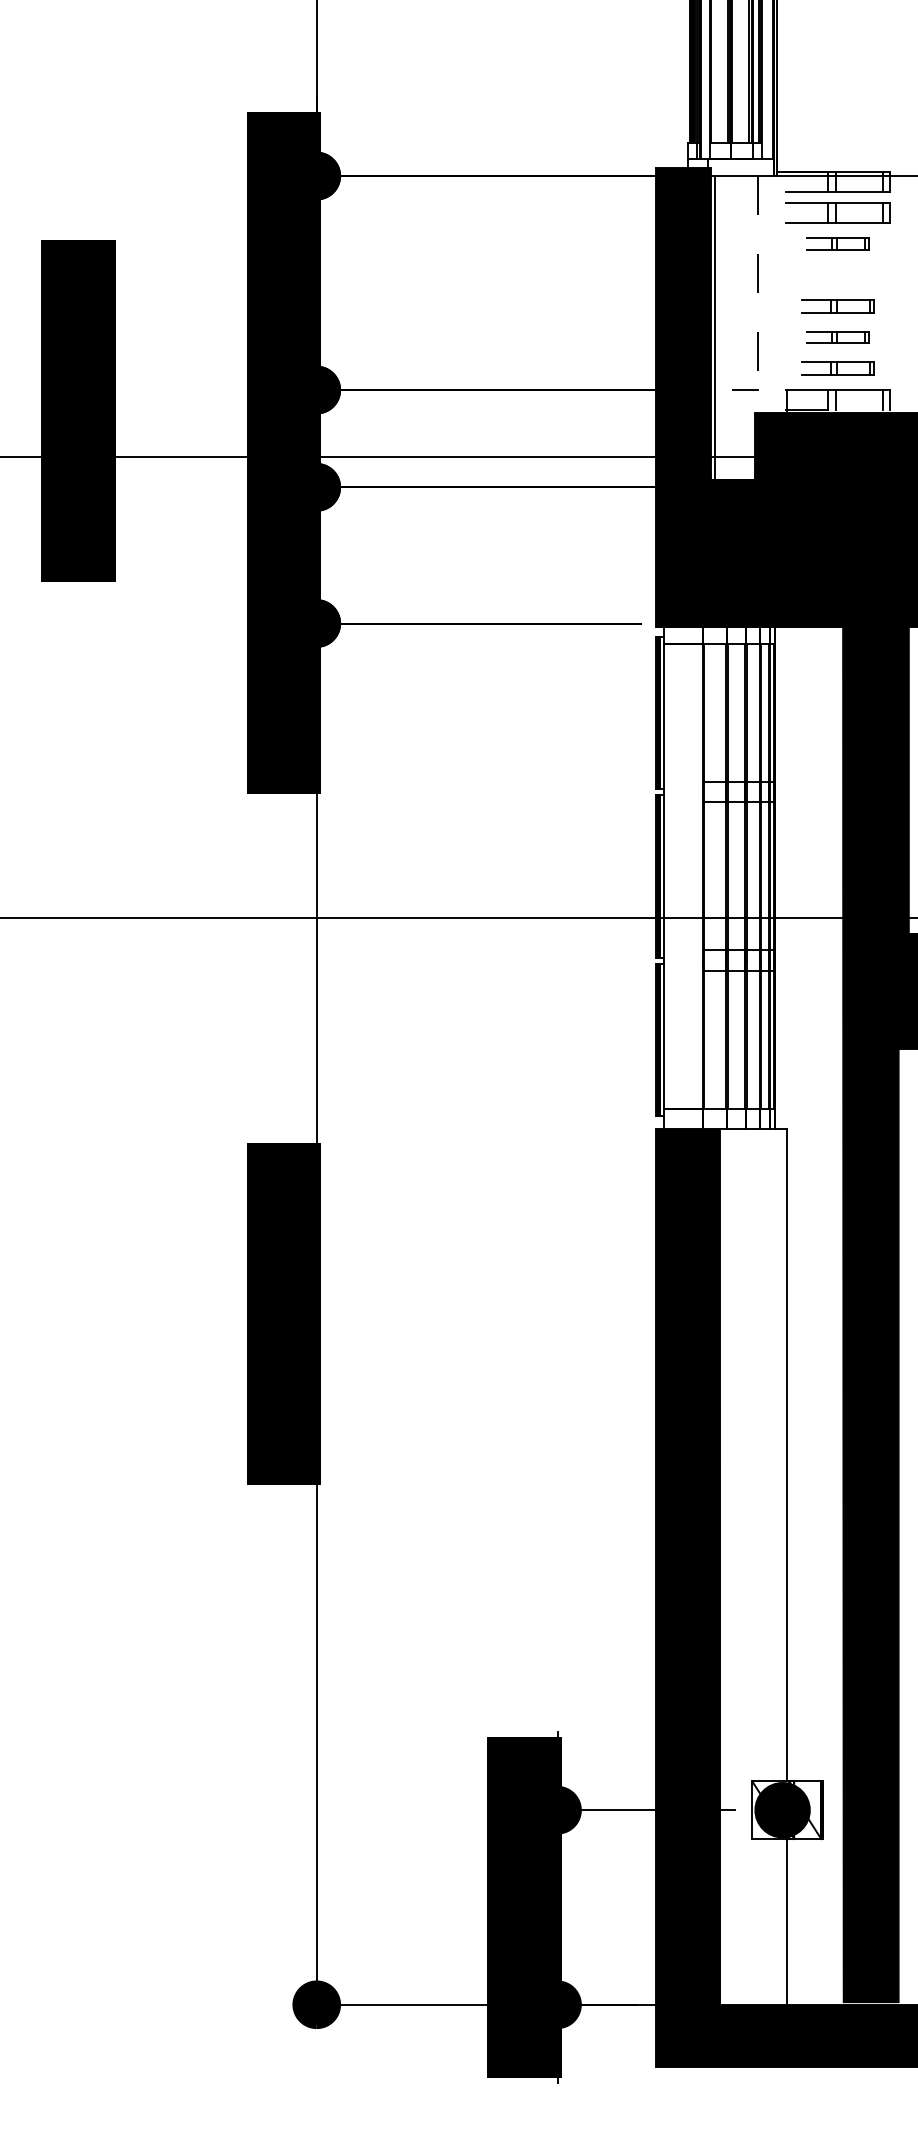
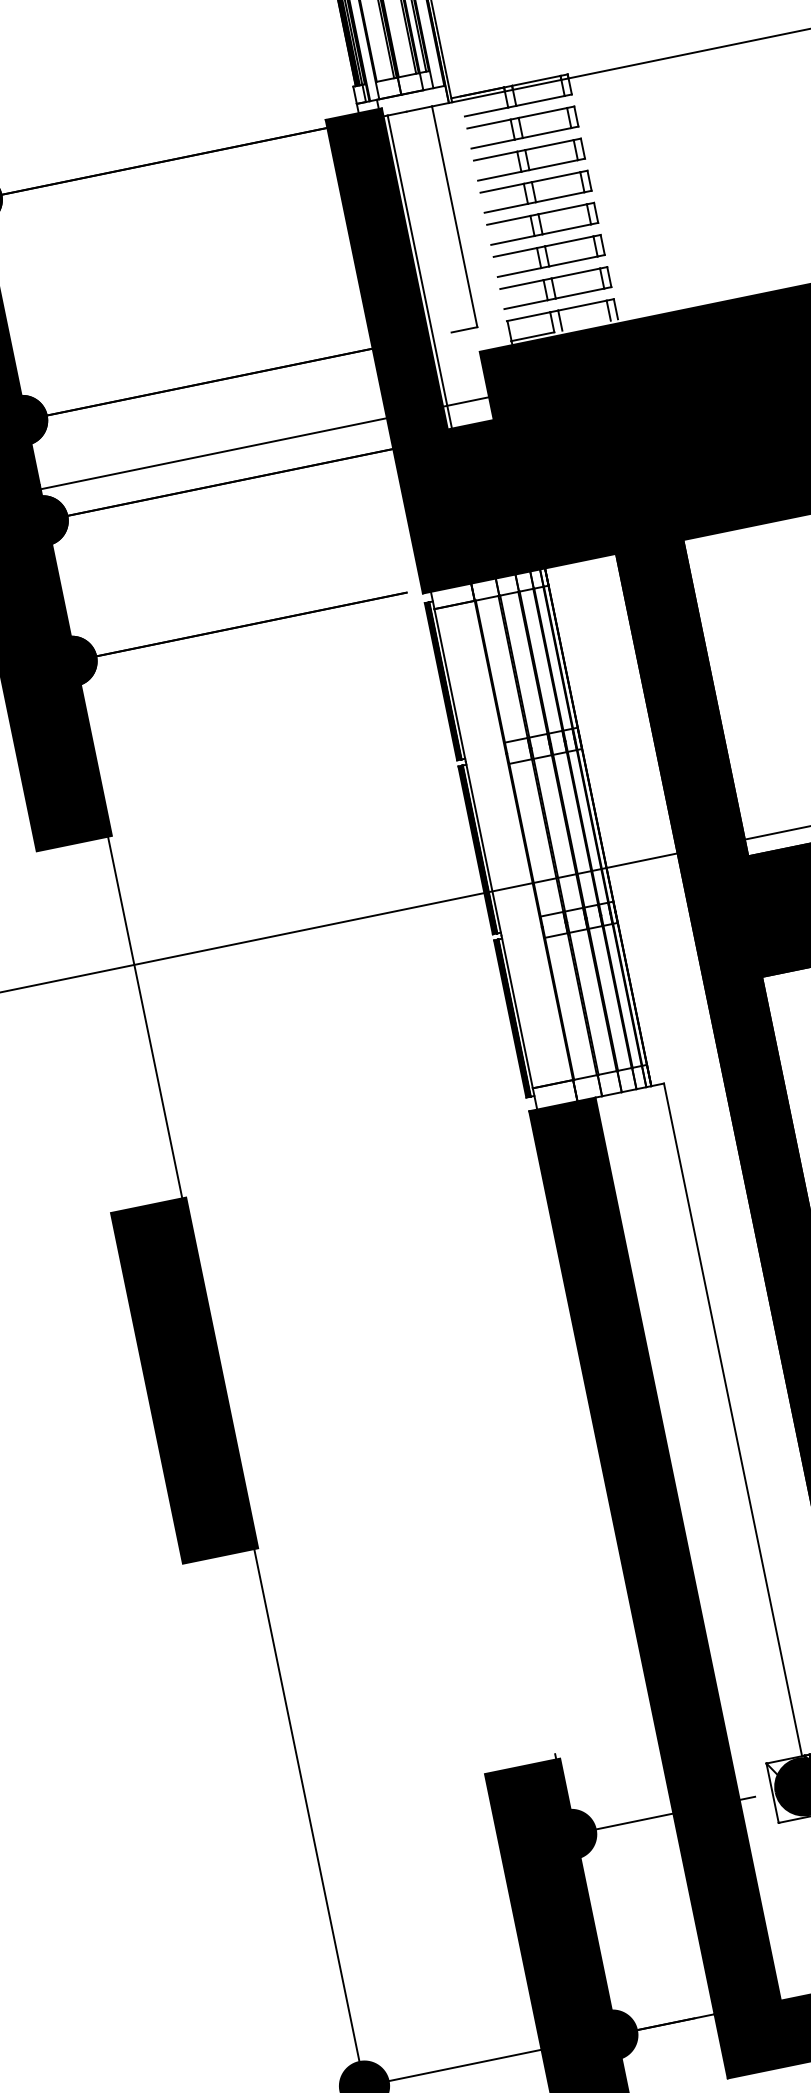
part: (837, 243) -> (528, 159), size x1.67
part: (837, 275) -> (535, 192), added
line: (757, 283) -> (454, 217), dashed -> solid
part: (837, 306) -> (542, 224), size x1.43
part: (837, 337) -> (548, 256), size x1.67
part: (837, 368) -> (555, 288), size x1.43

